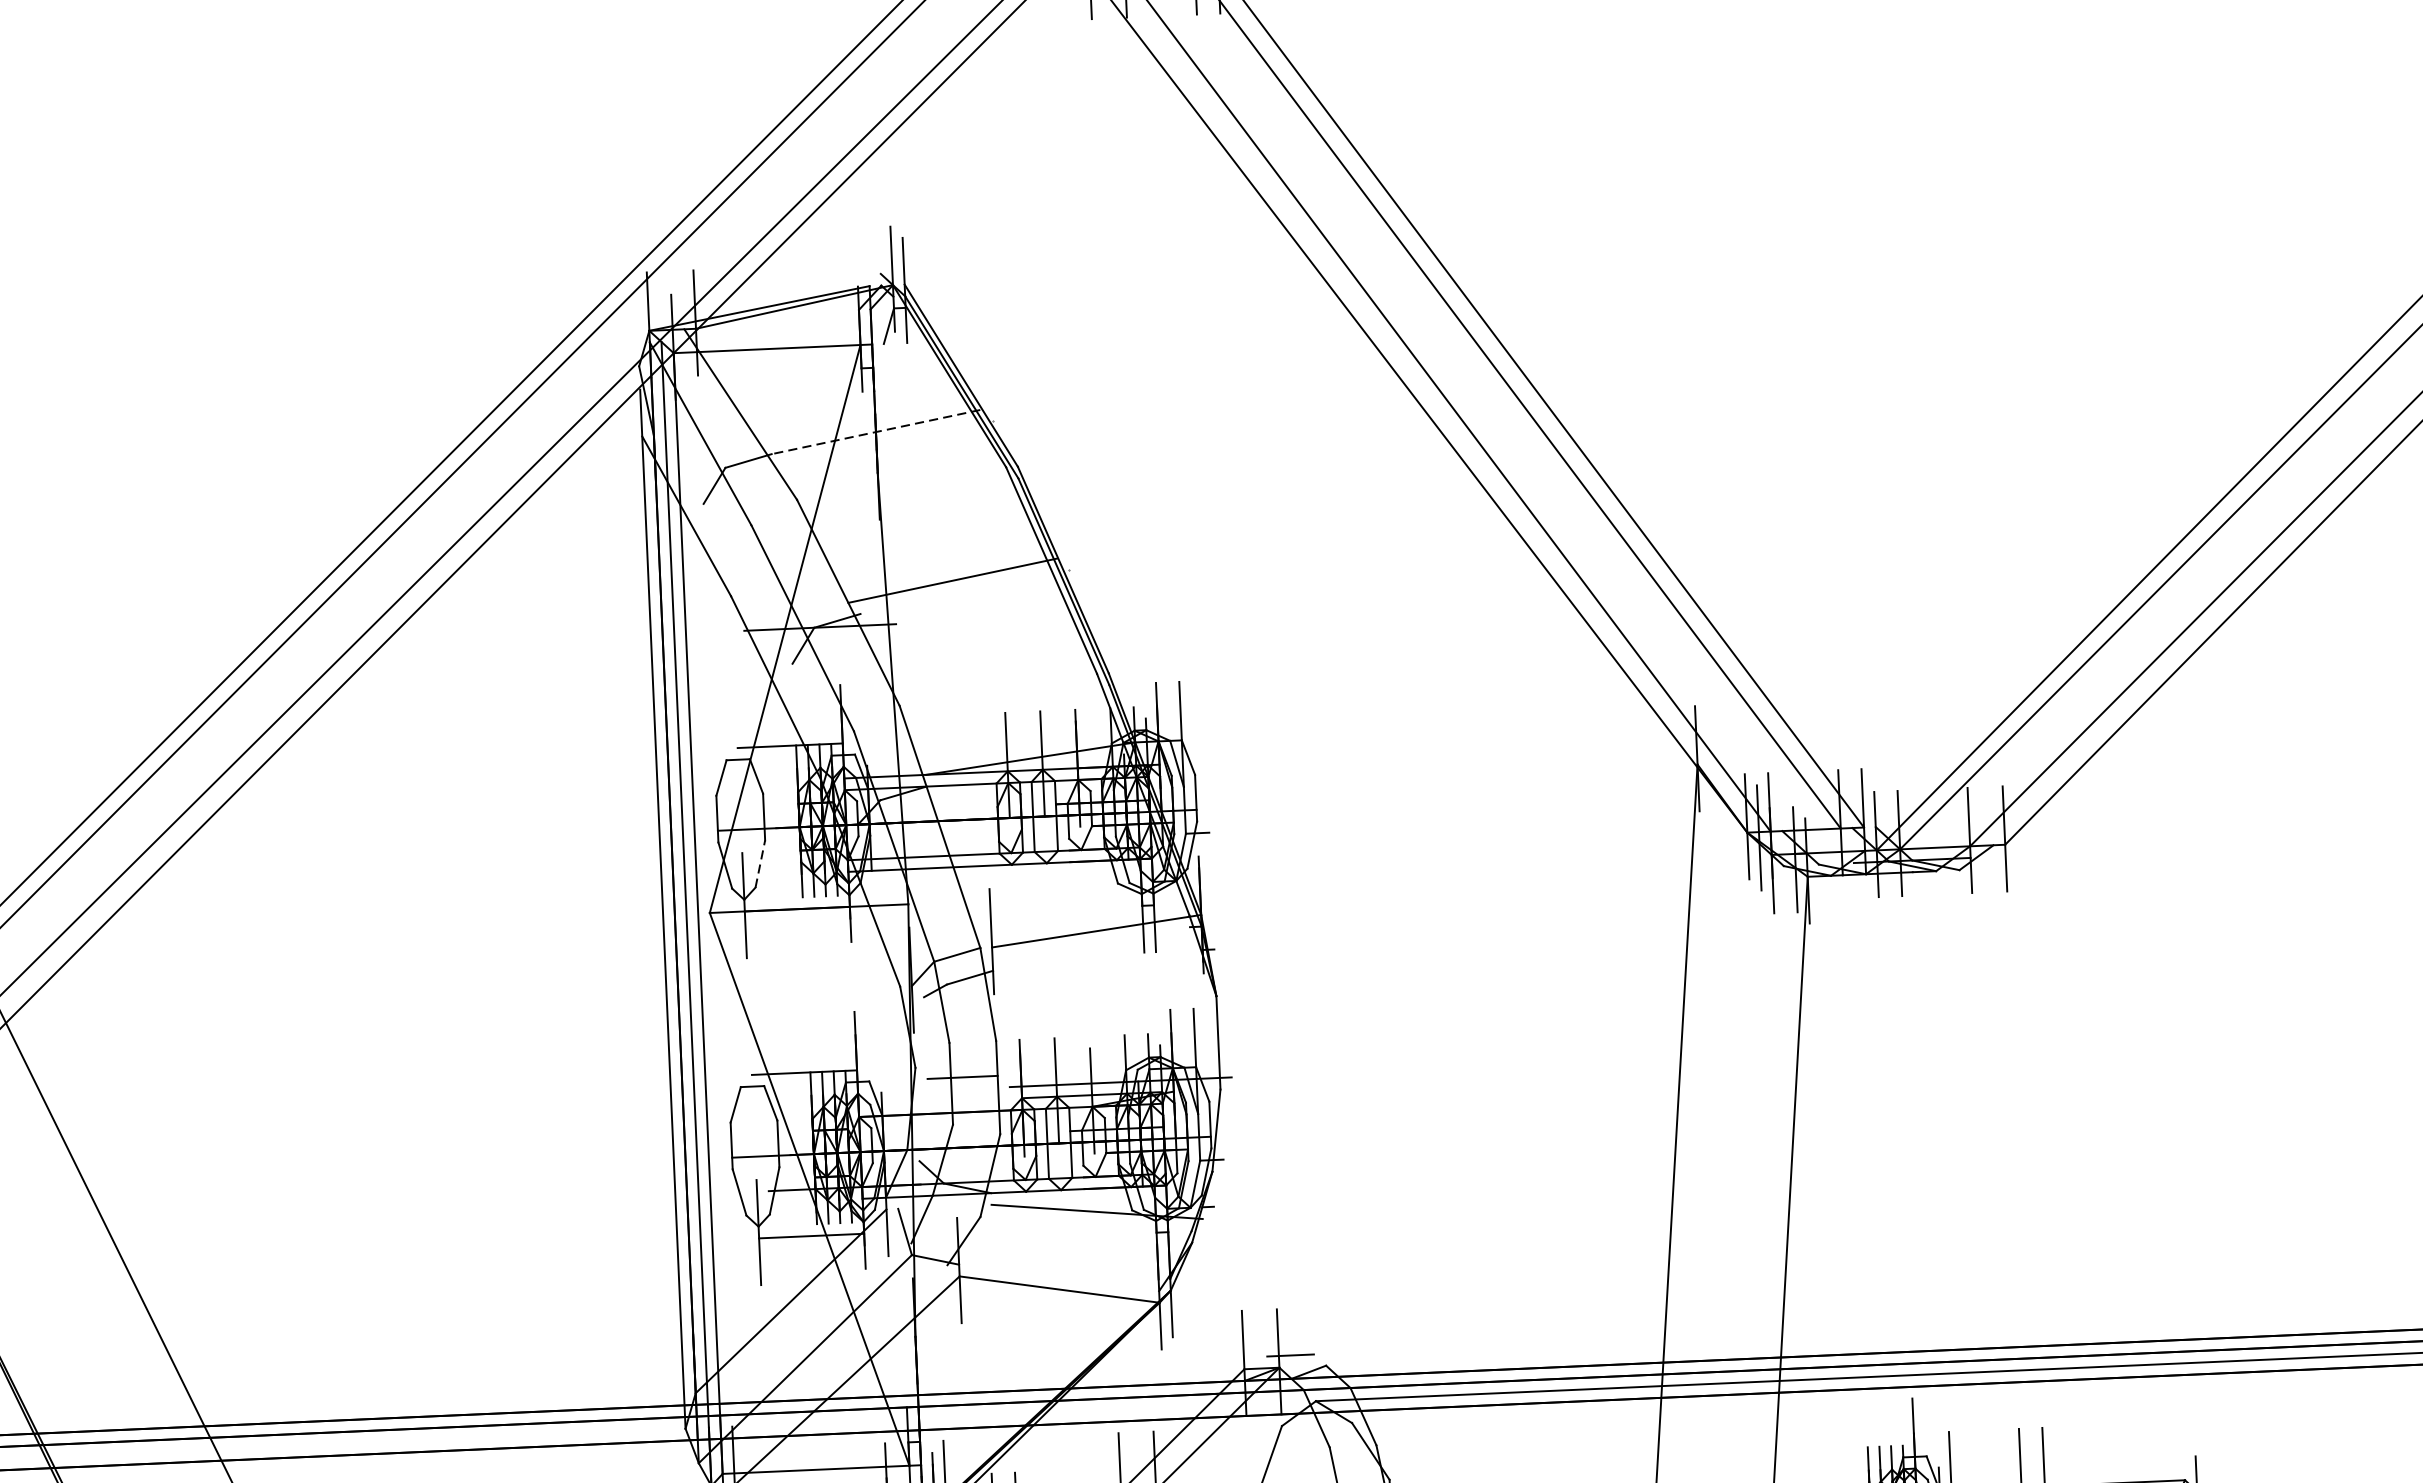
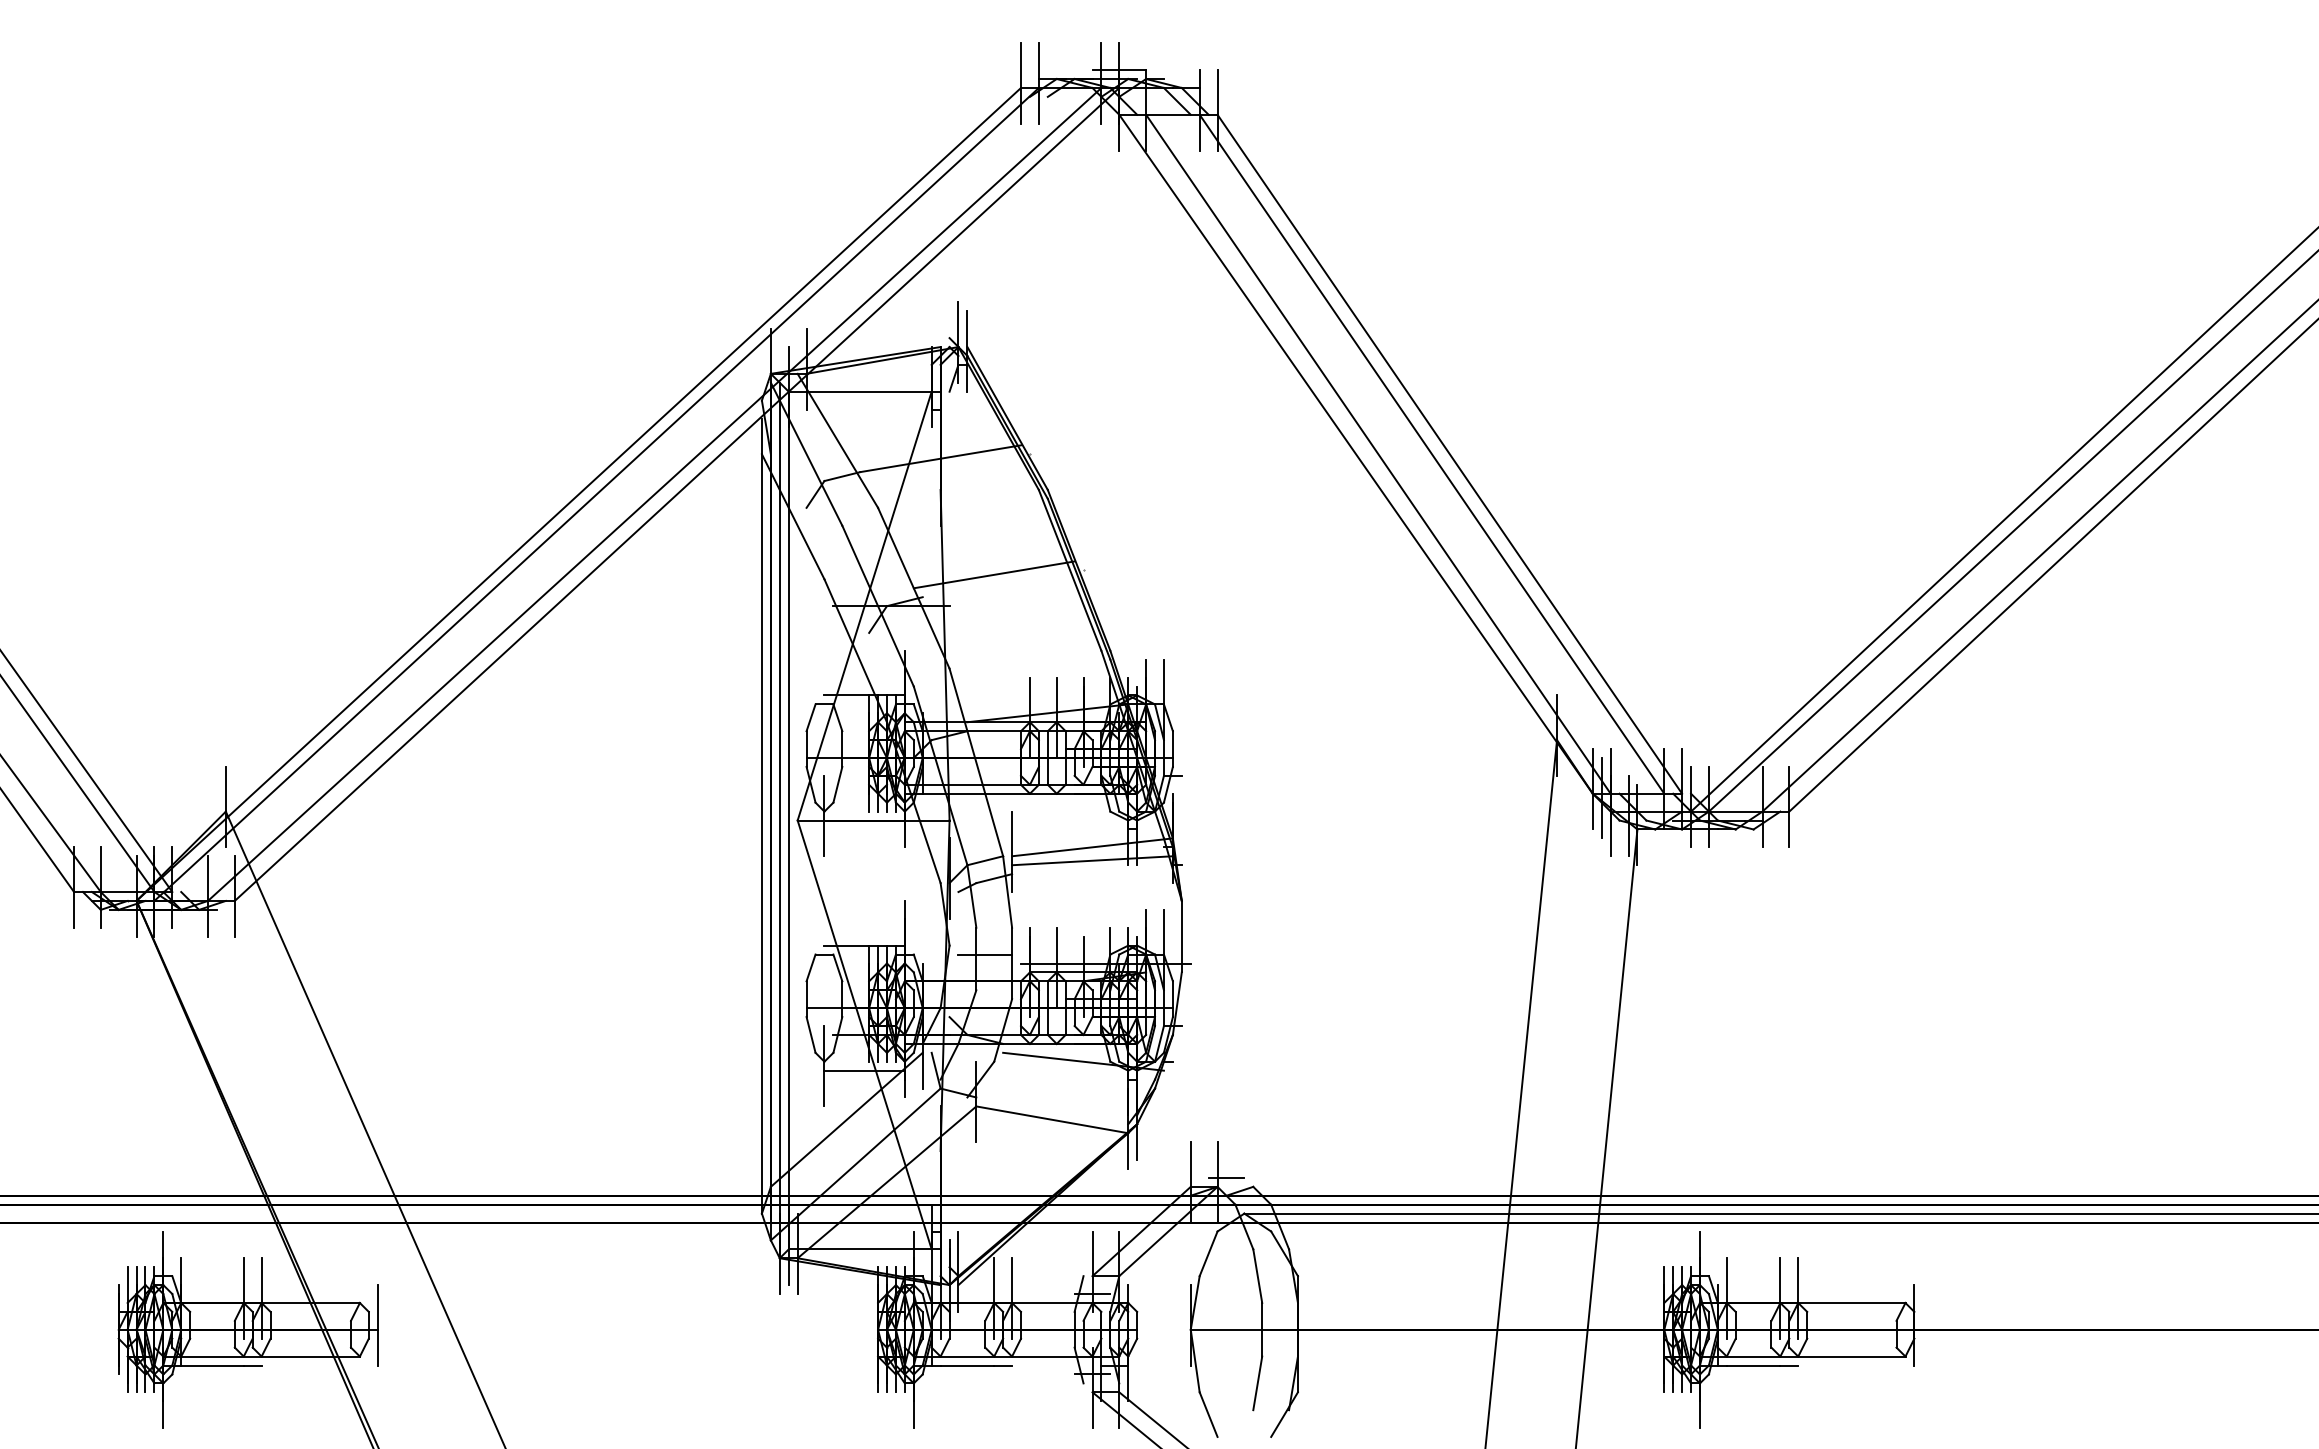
line: (875, 431) -> (940, 458), dashed -> solid
line: (761, 863) -> (838, 784), dashed -> solid
line: (1097, 948) -> (1092, 860), added

